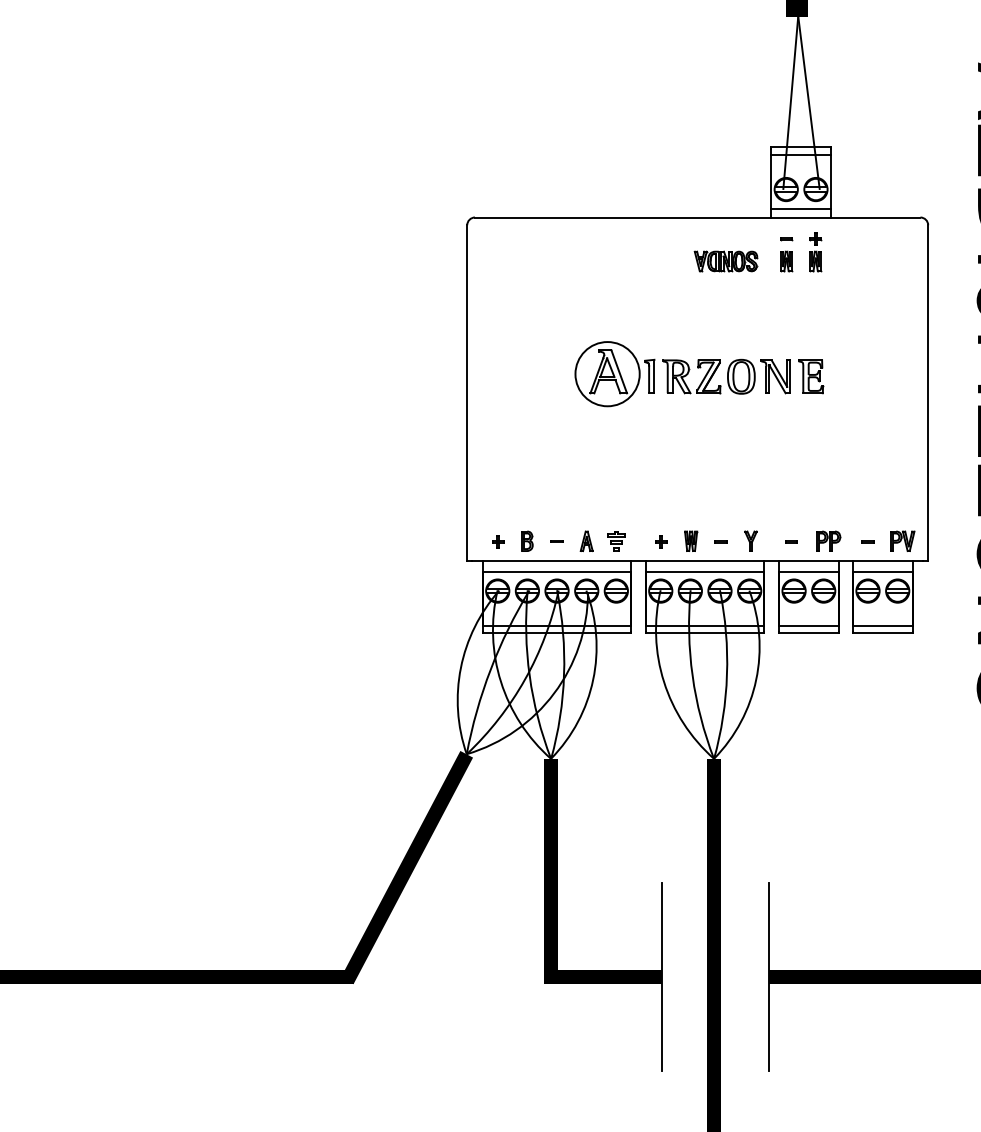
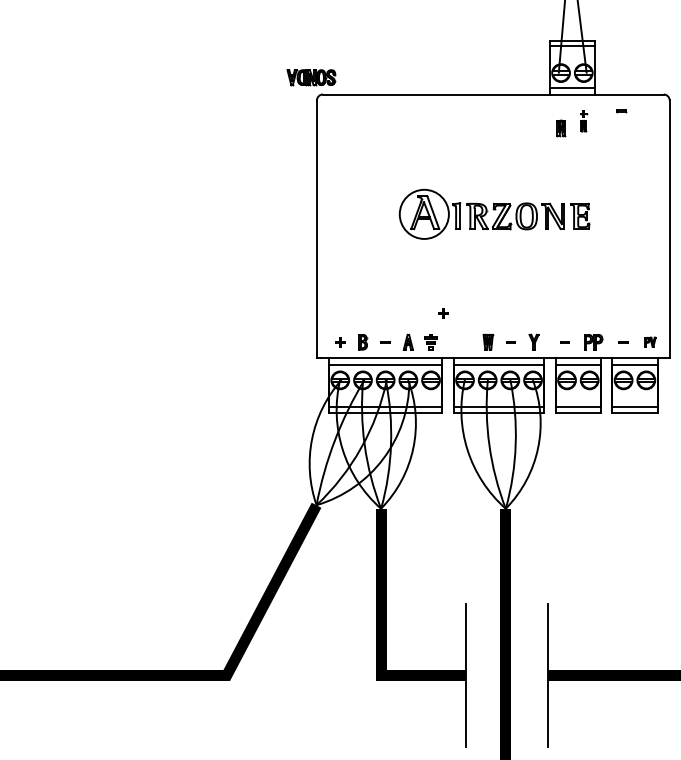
part: (786, 239) -> (621, 111), moved
part: (815, 252) -> (583, 121), size x0.7
part: (725, 261) -> (311, 77), moved
part: (902, 540) -> (650, 341), size x0.6
part: (661, 541) -> (443, 313), moved

